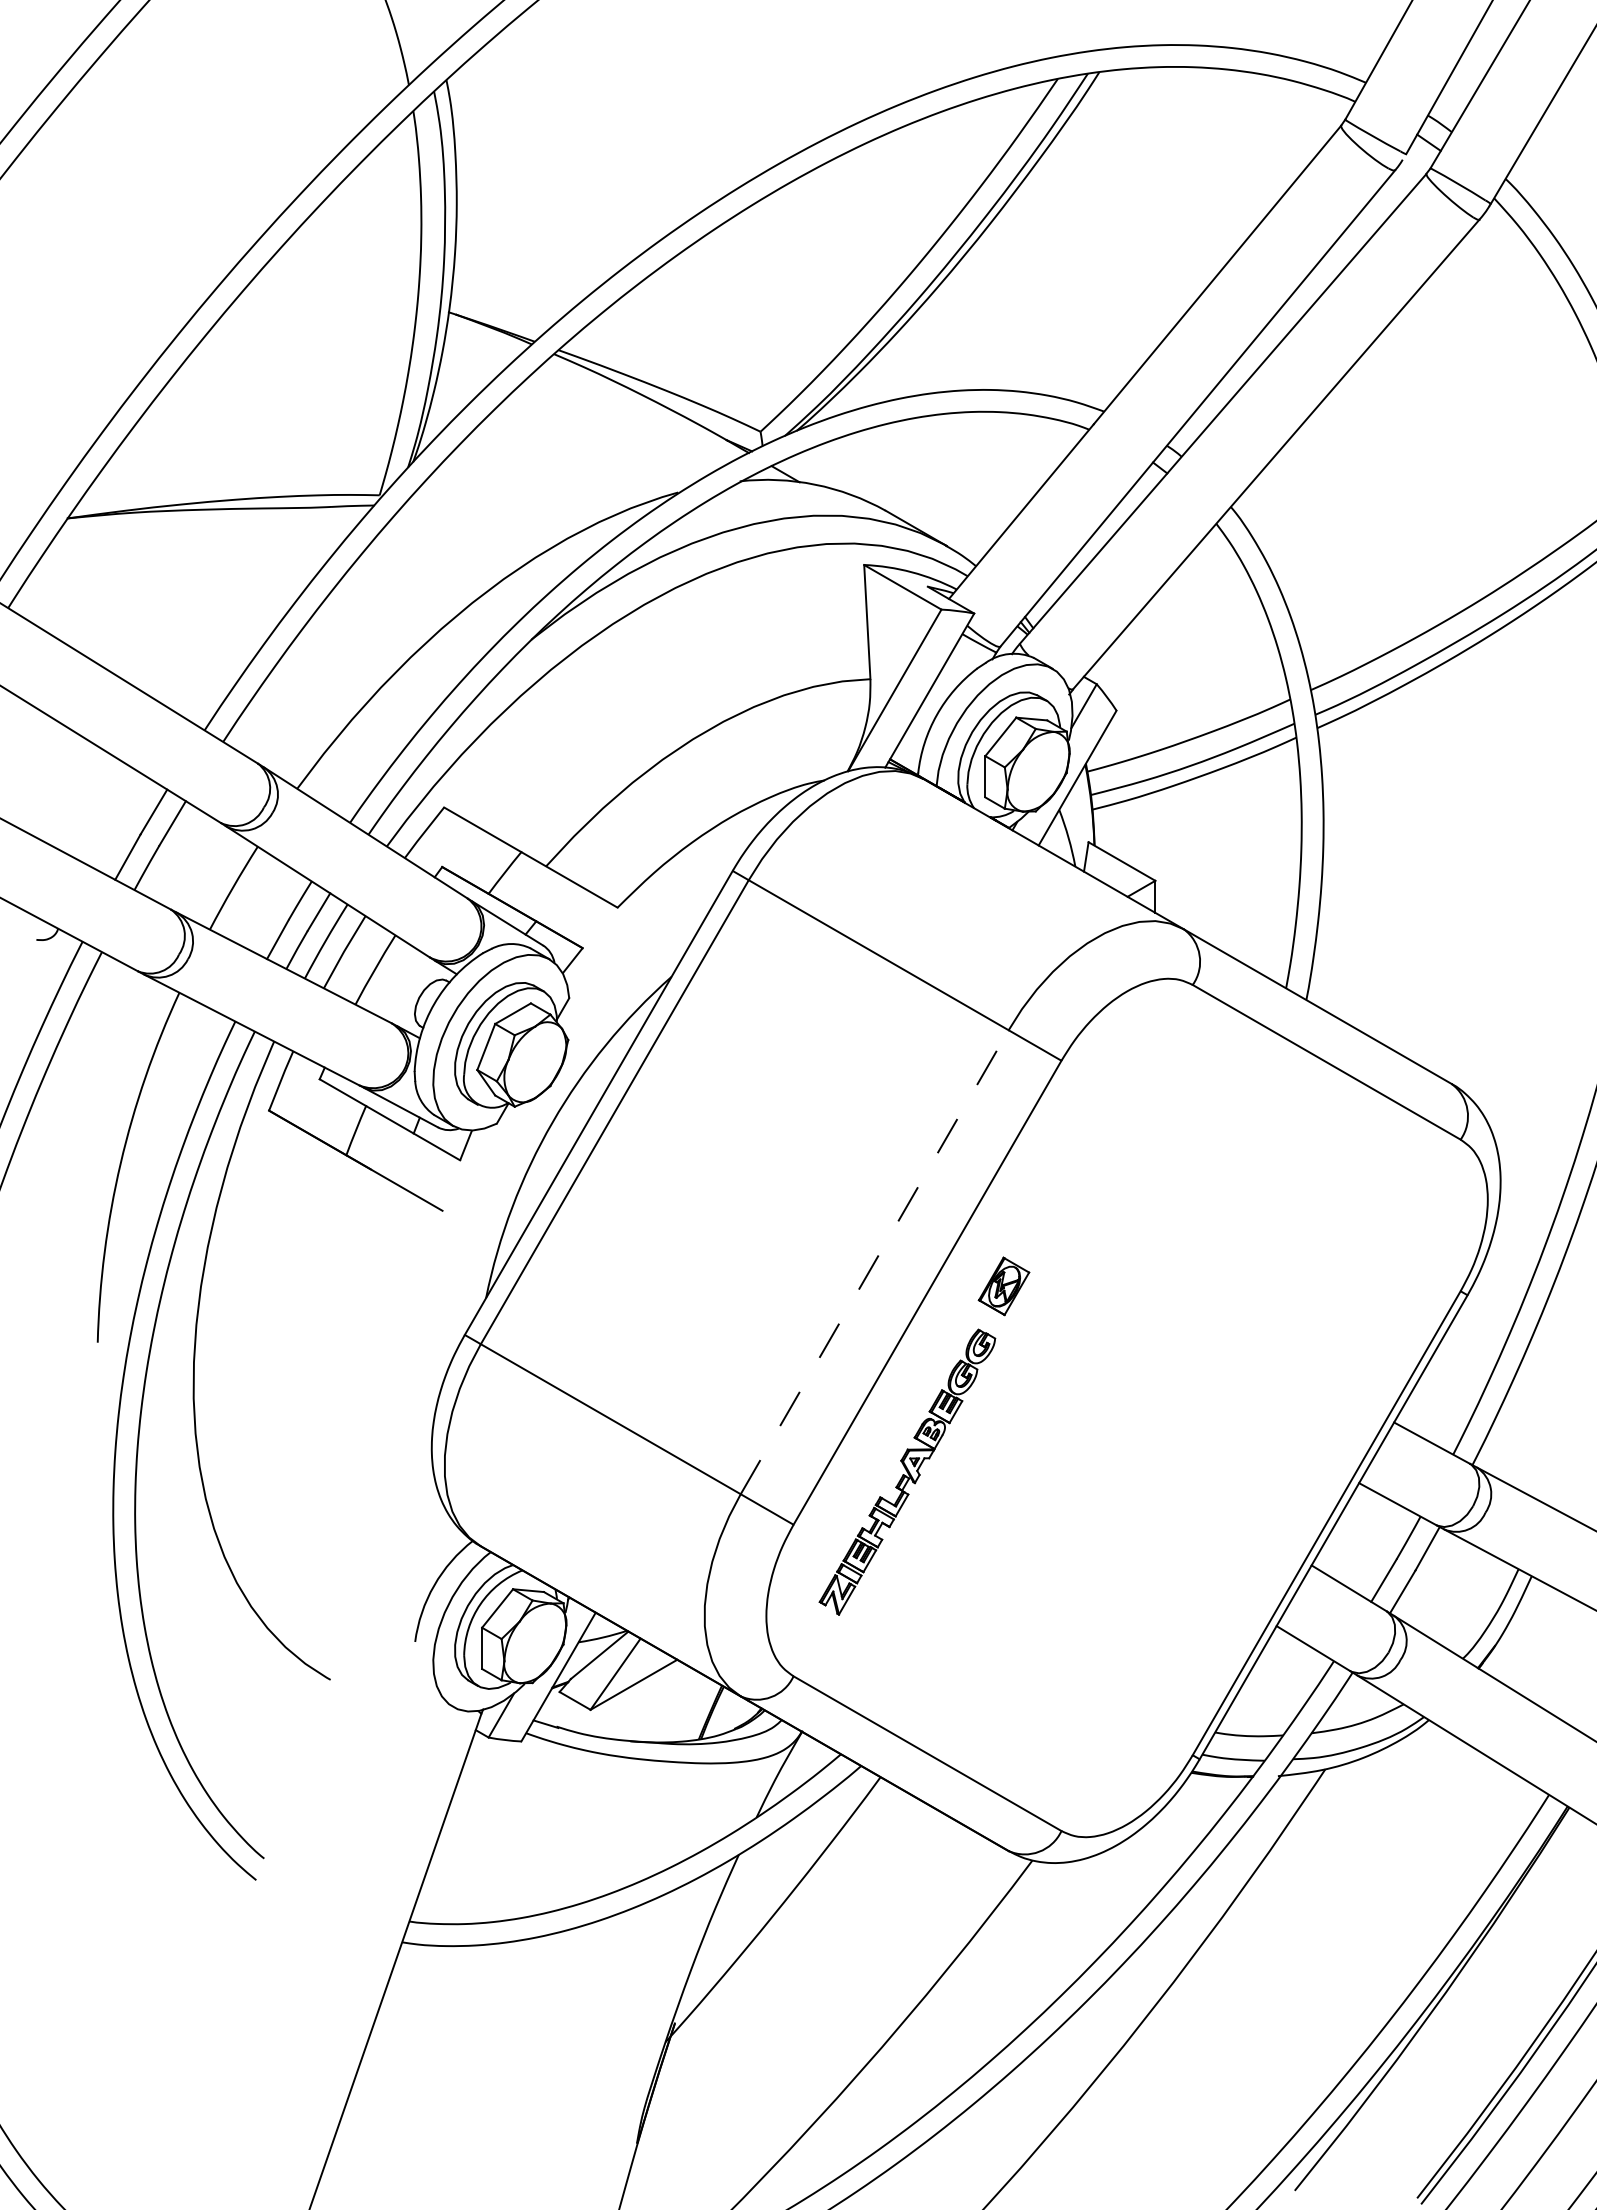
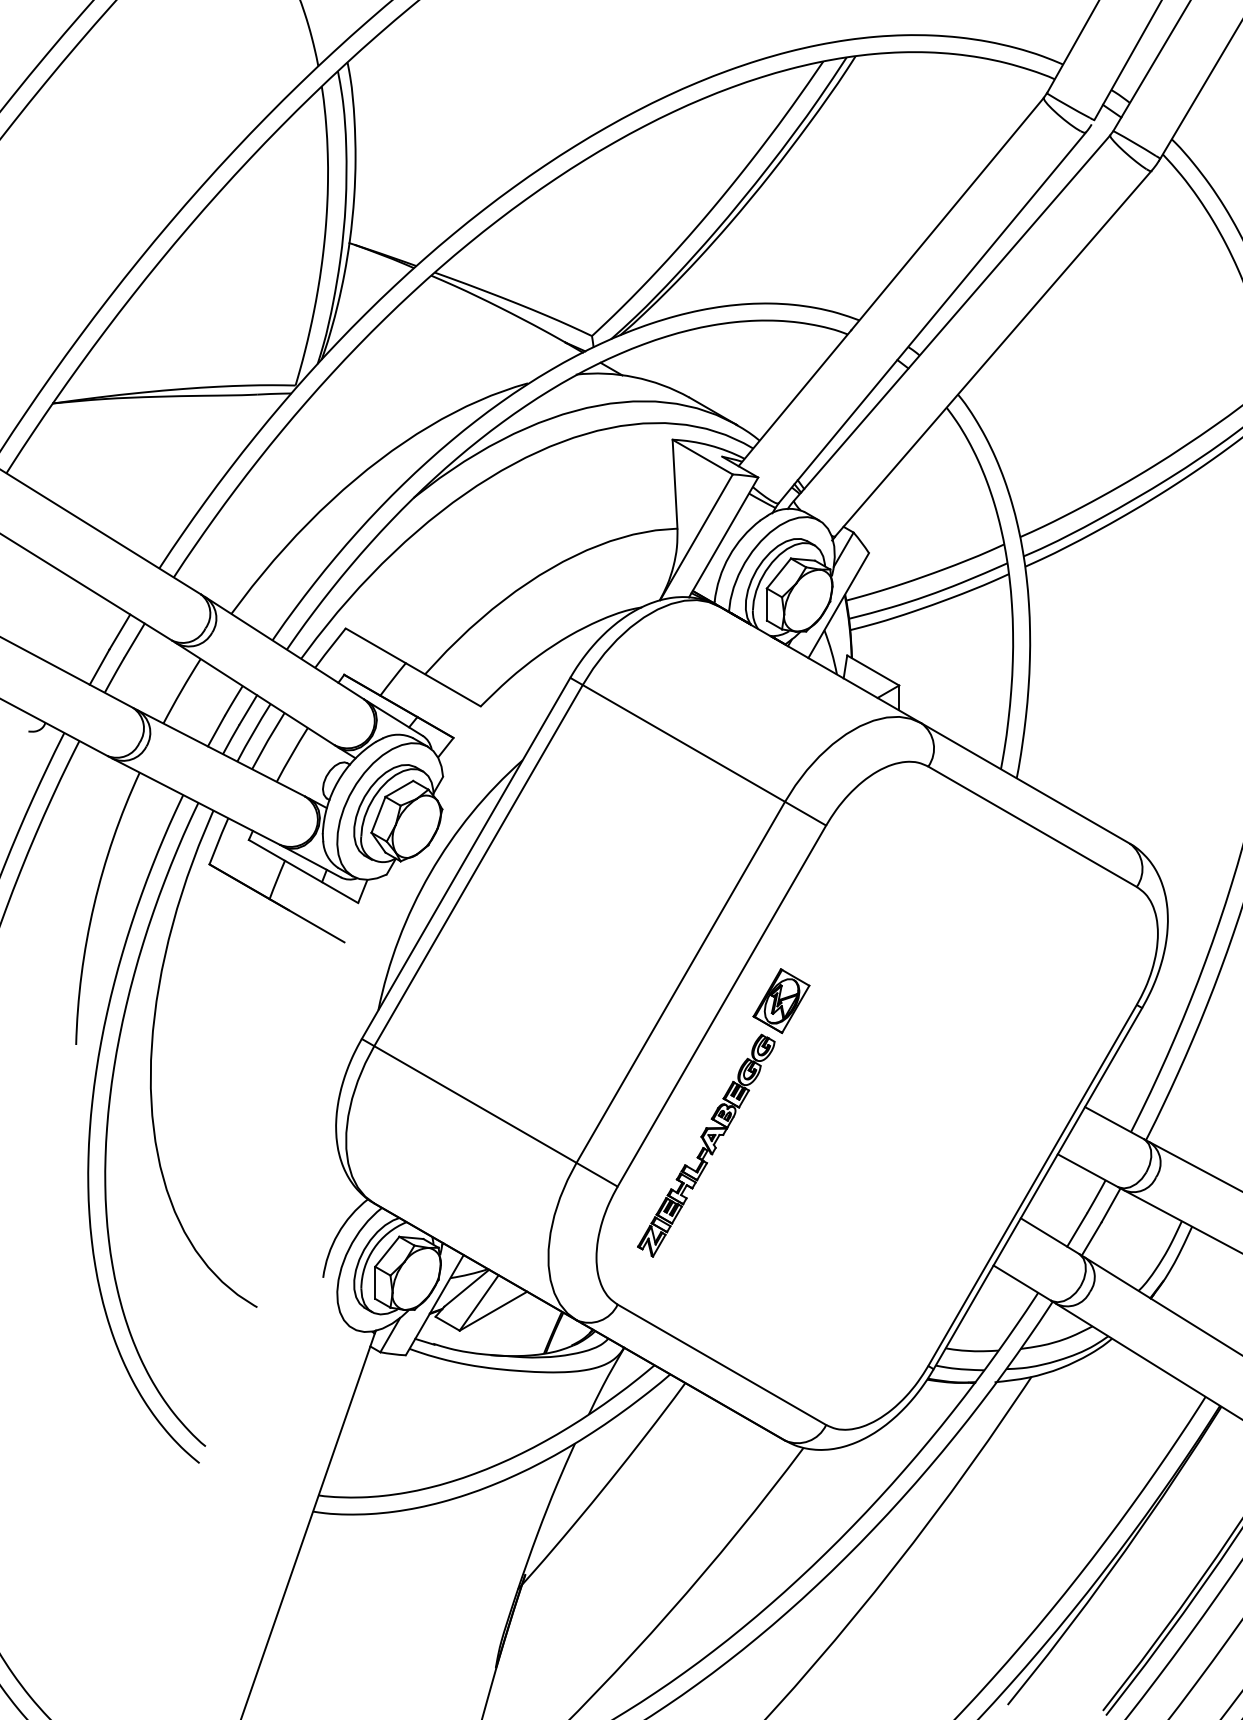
line: (874, 1262) -> (680, 982), dashed -> solid
part: (1003, 1286) -> (781, 1001), size x1.43

